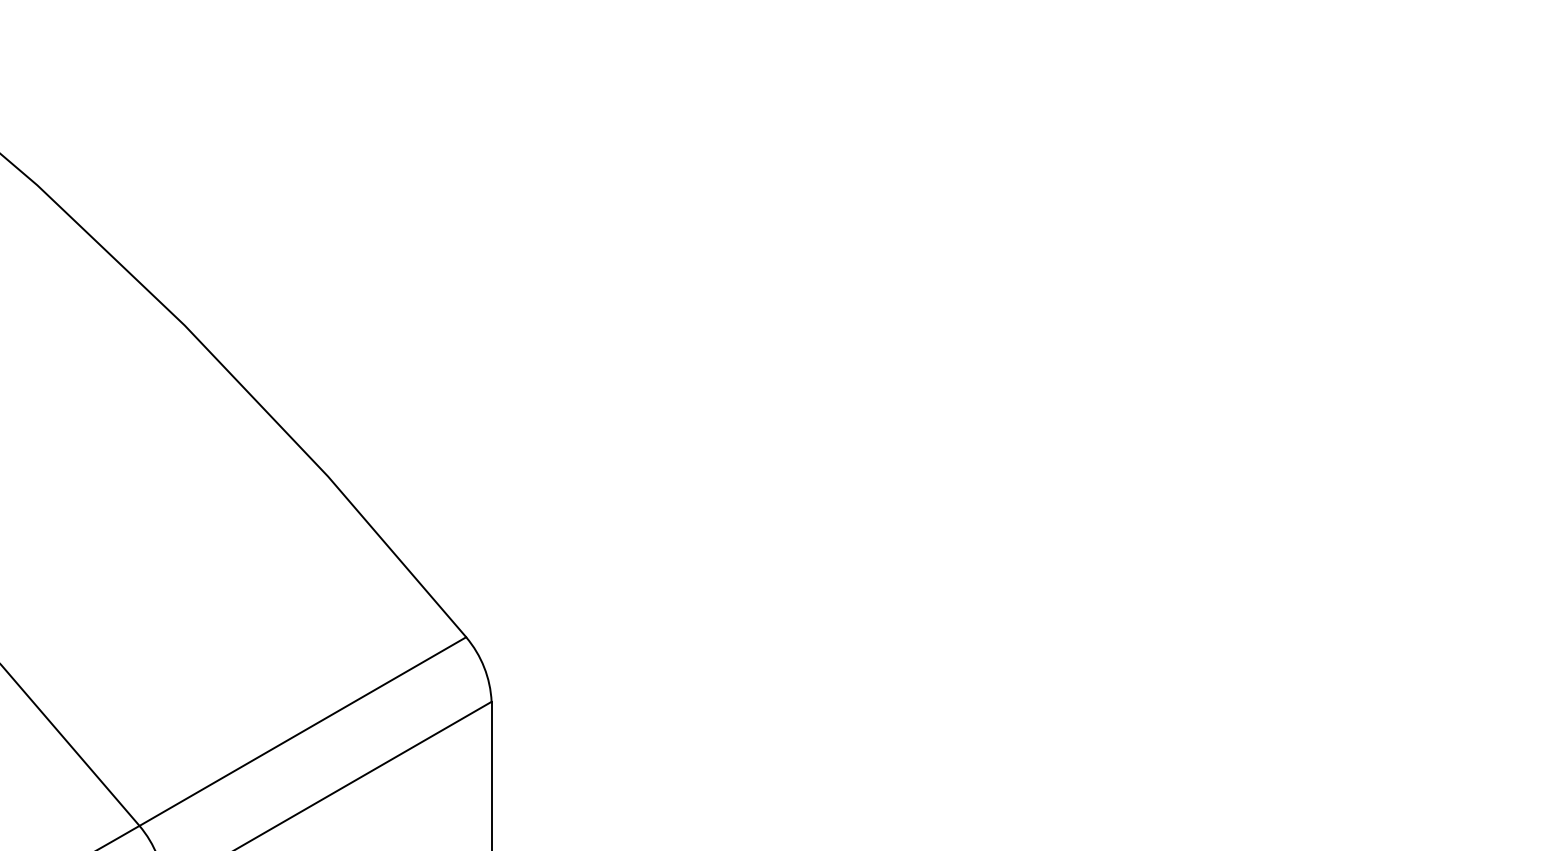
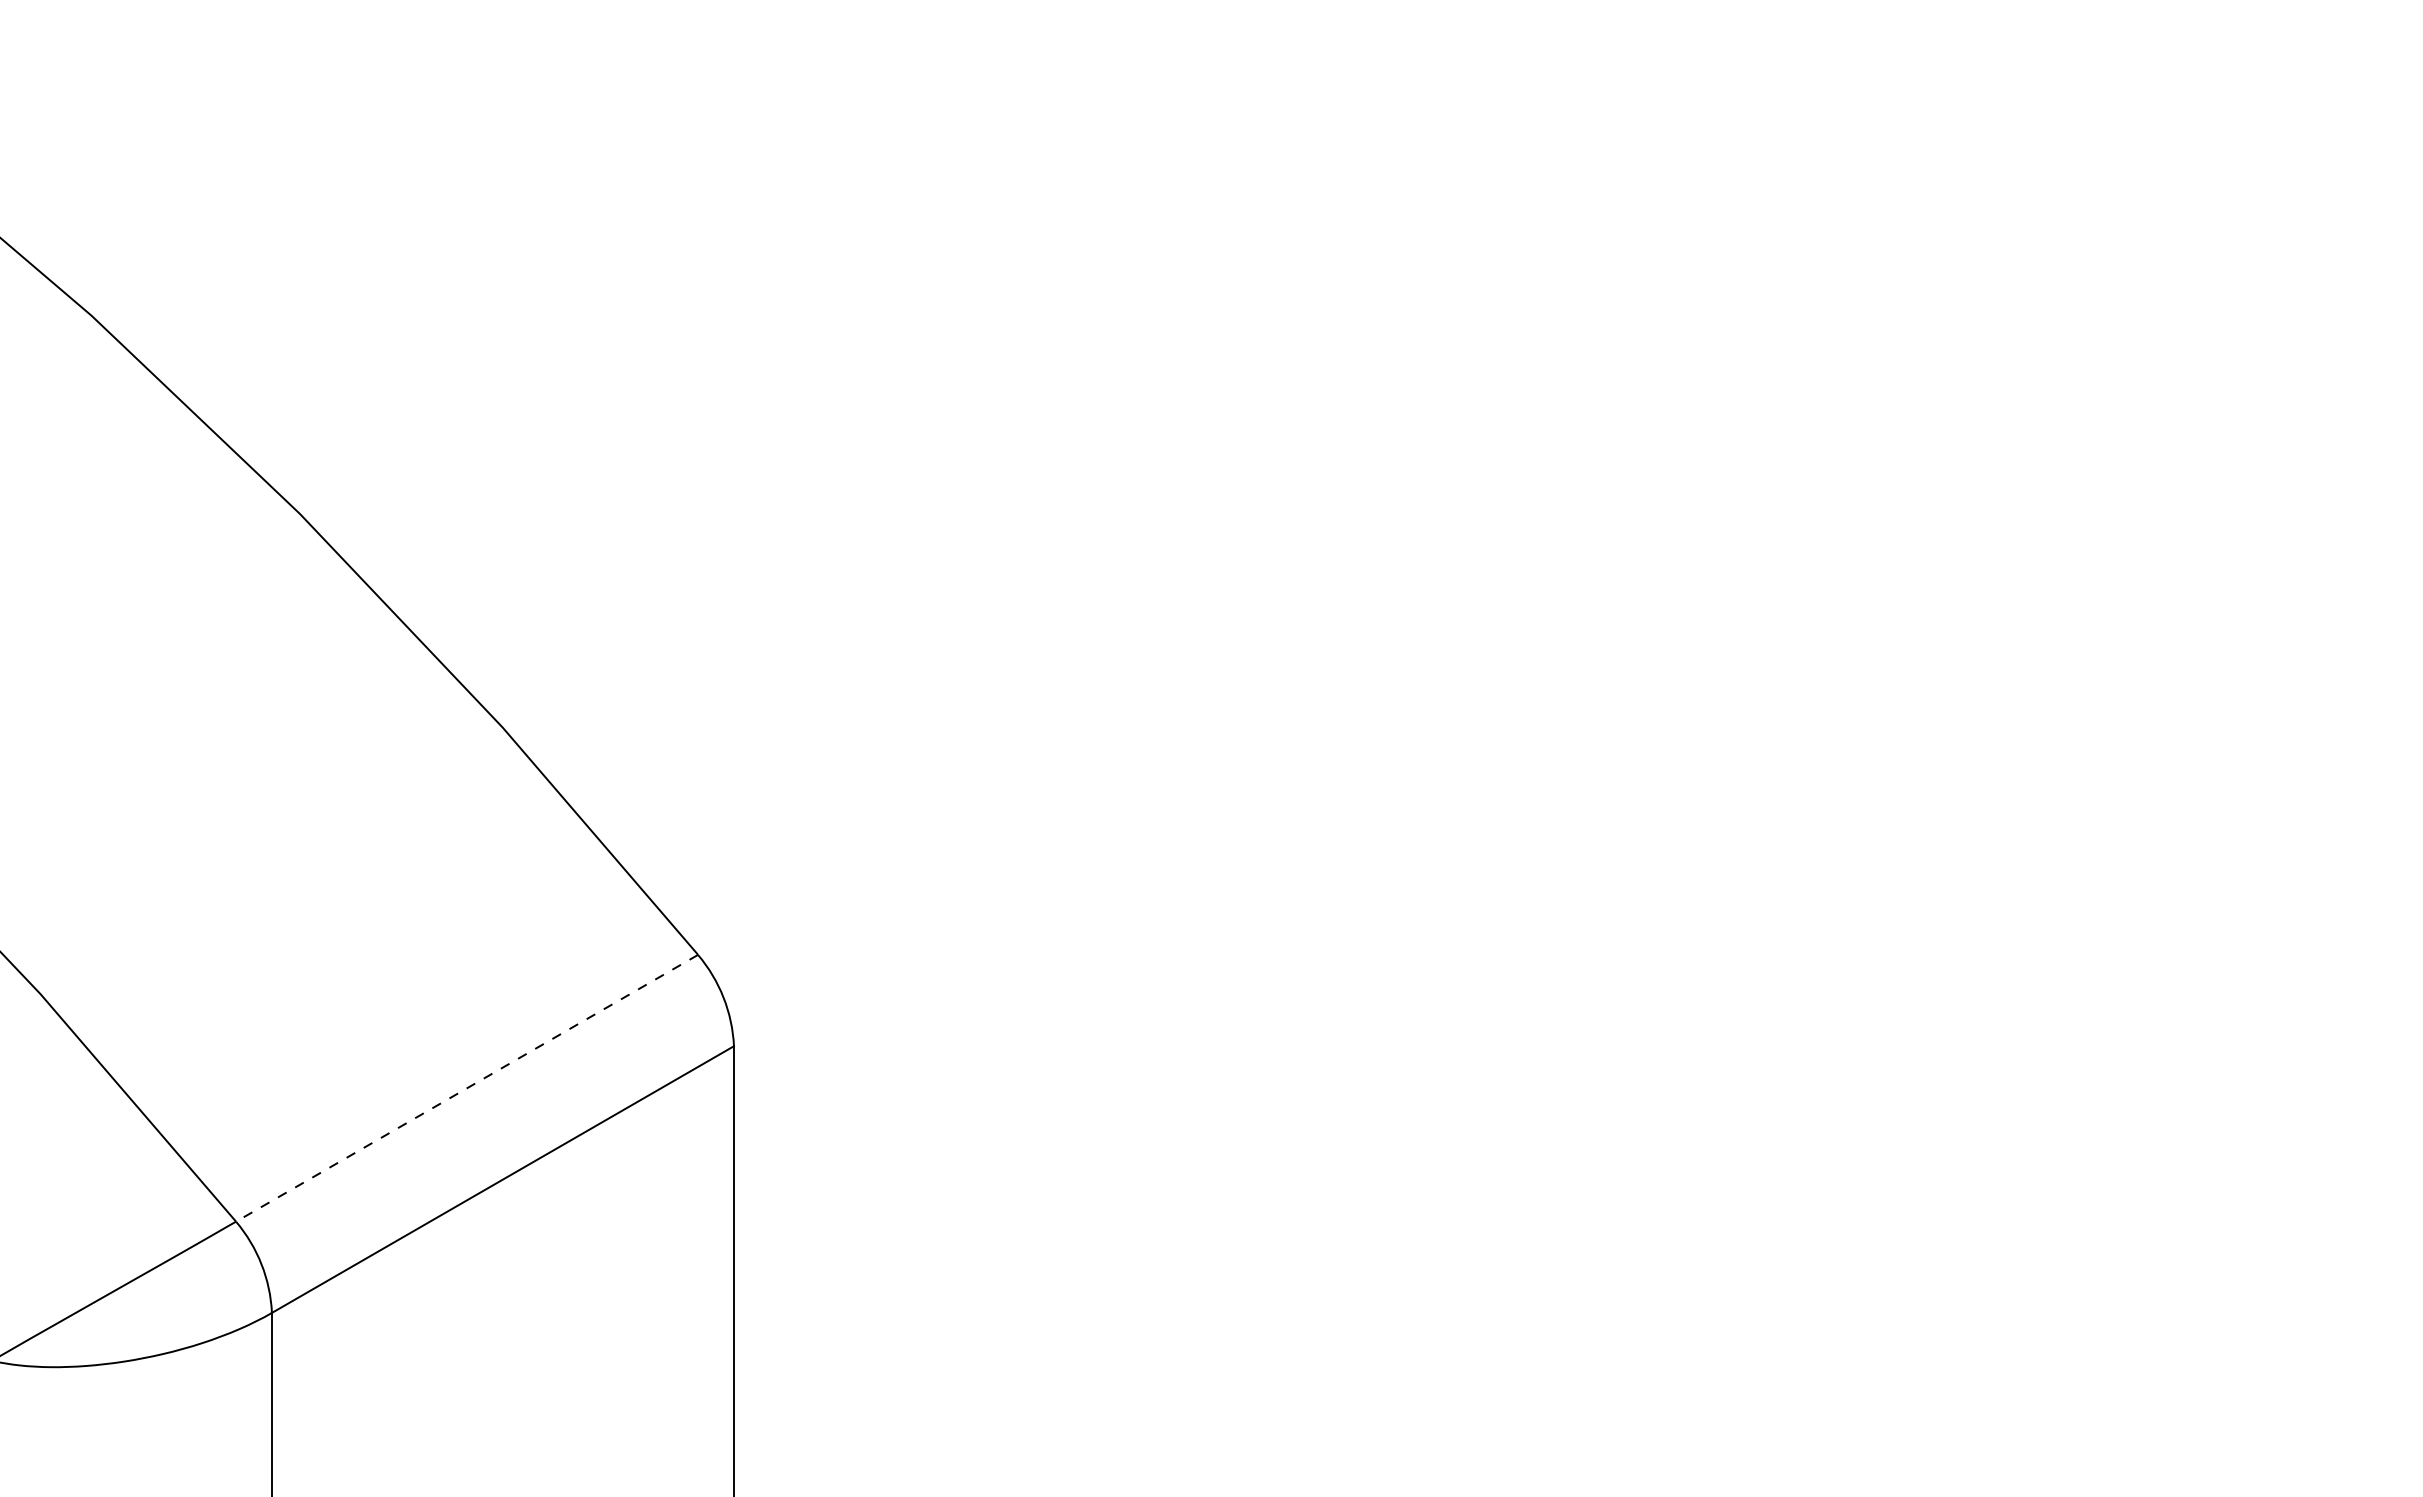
line: (303, 731) -> (467, 1088), solid -> dashed

